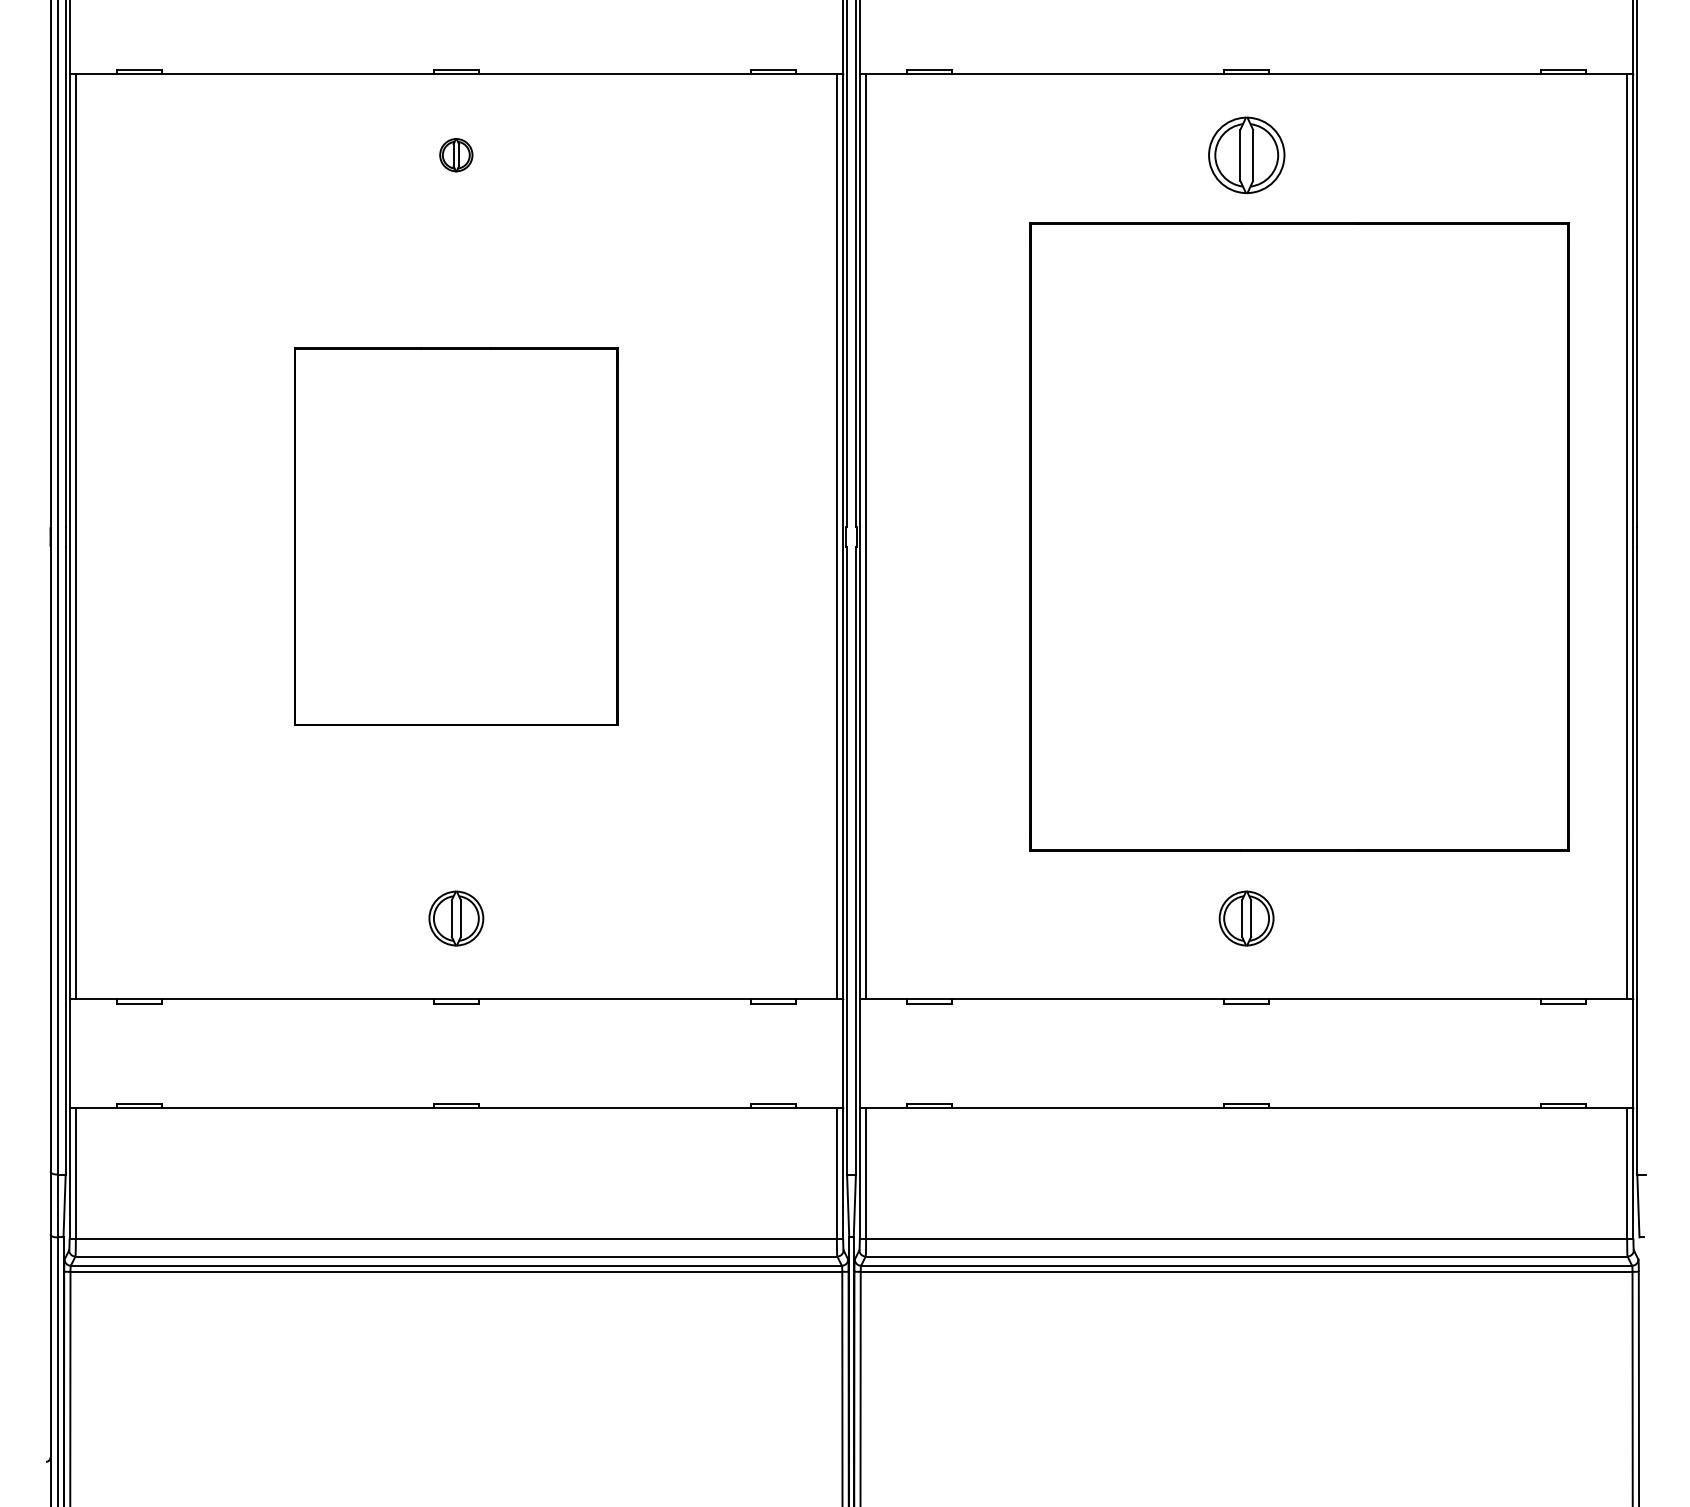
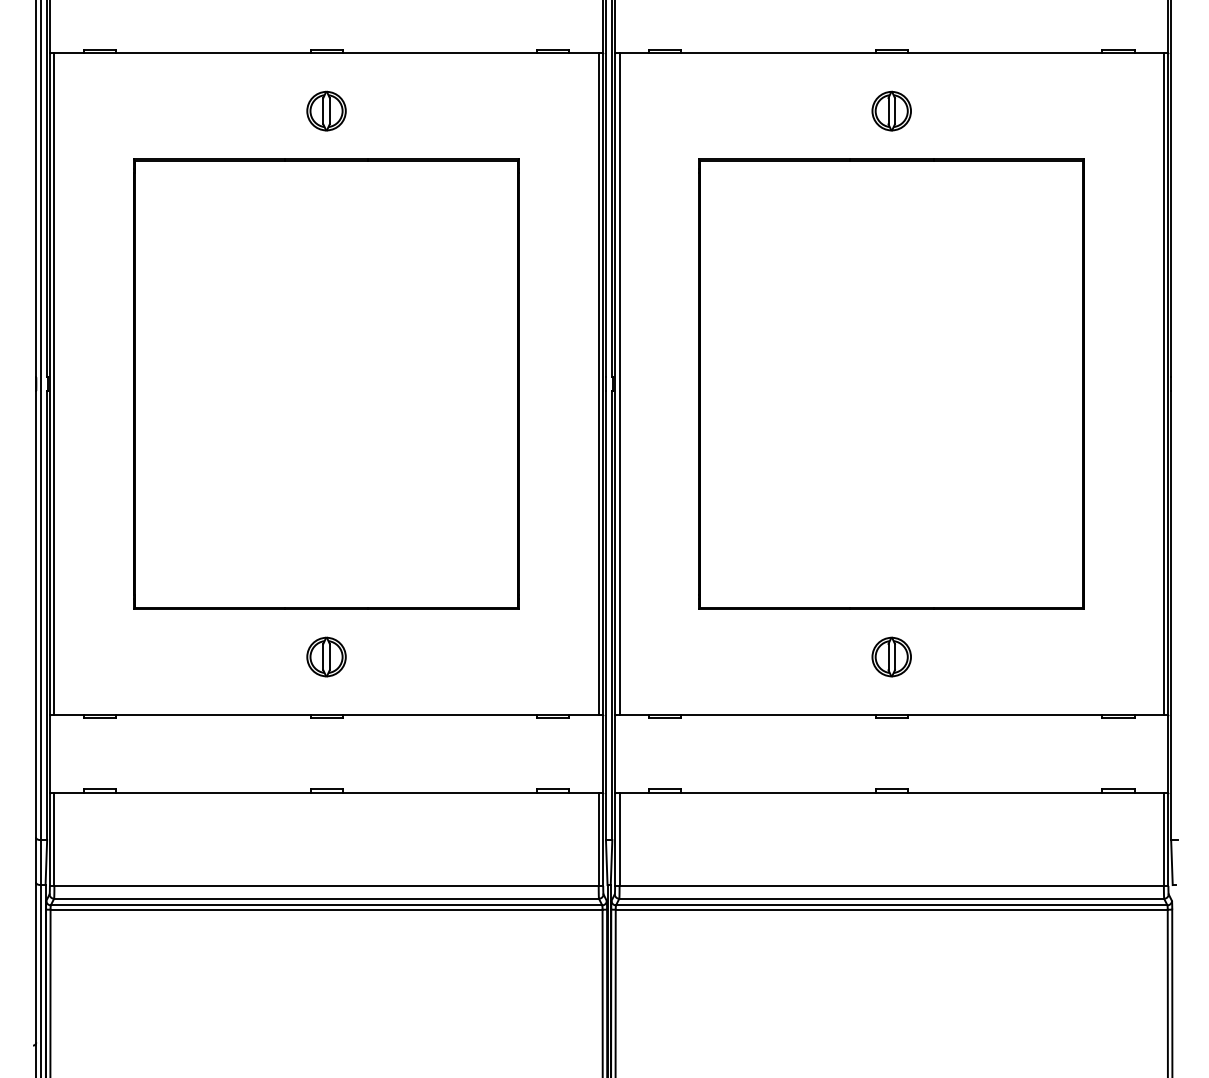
part: (456, 154) -> (326, 110), size x1.67
part: (1246, 154) -> (891, 110), size x0.71
part: (456, 536) -> (326, 383), size x1.67
part: (1299, 536) -> (891, 383), moved

